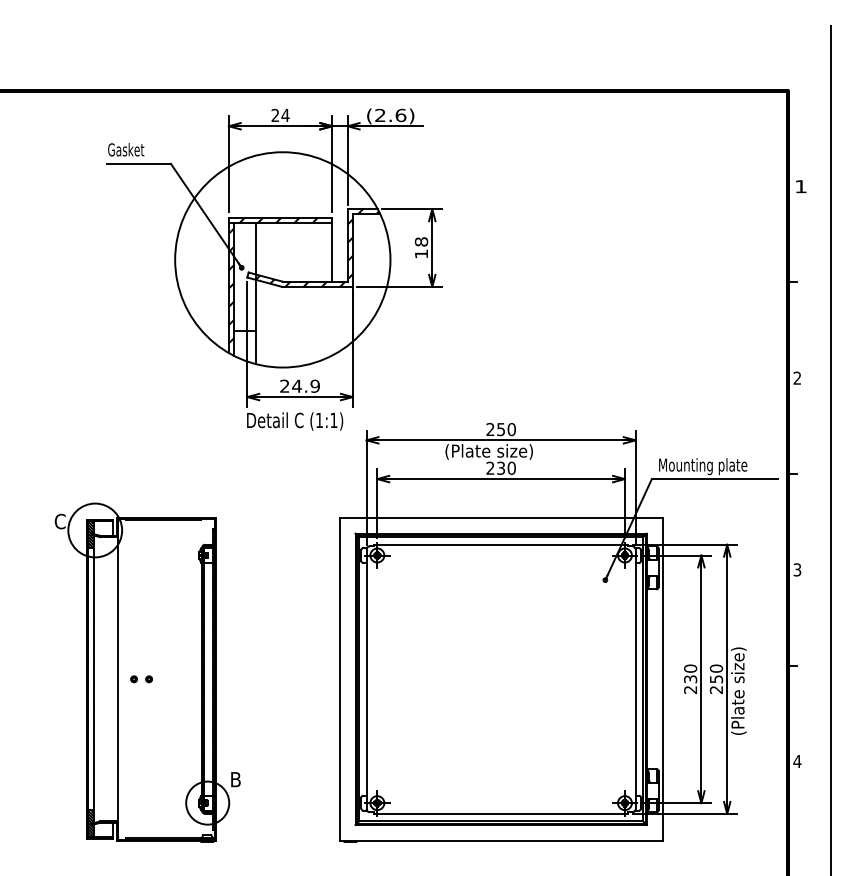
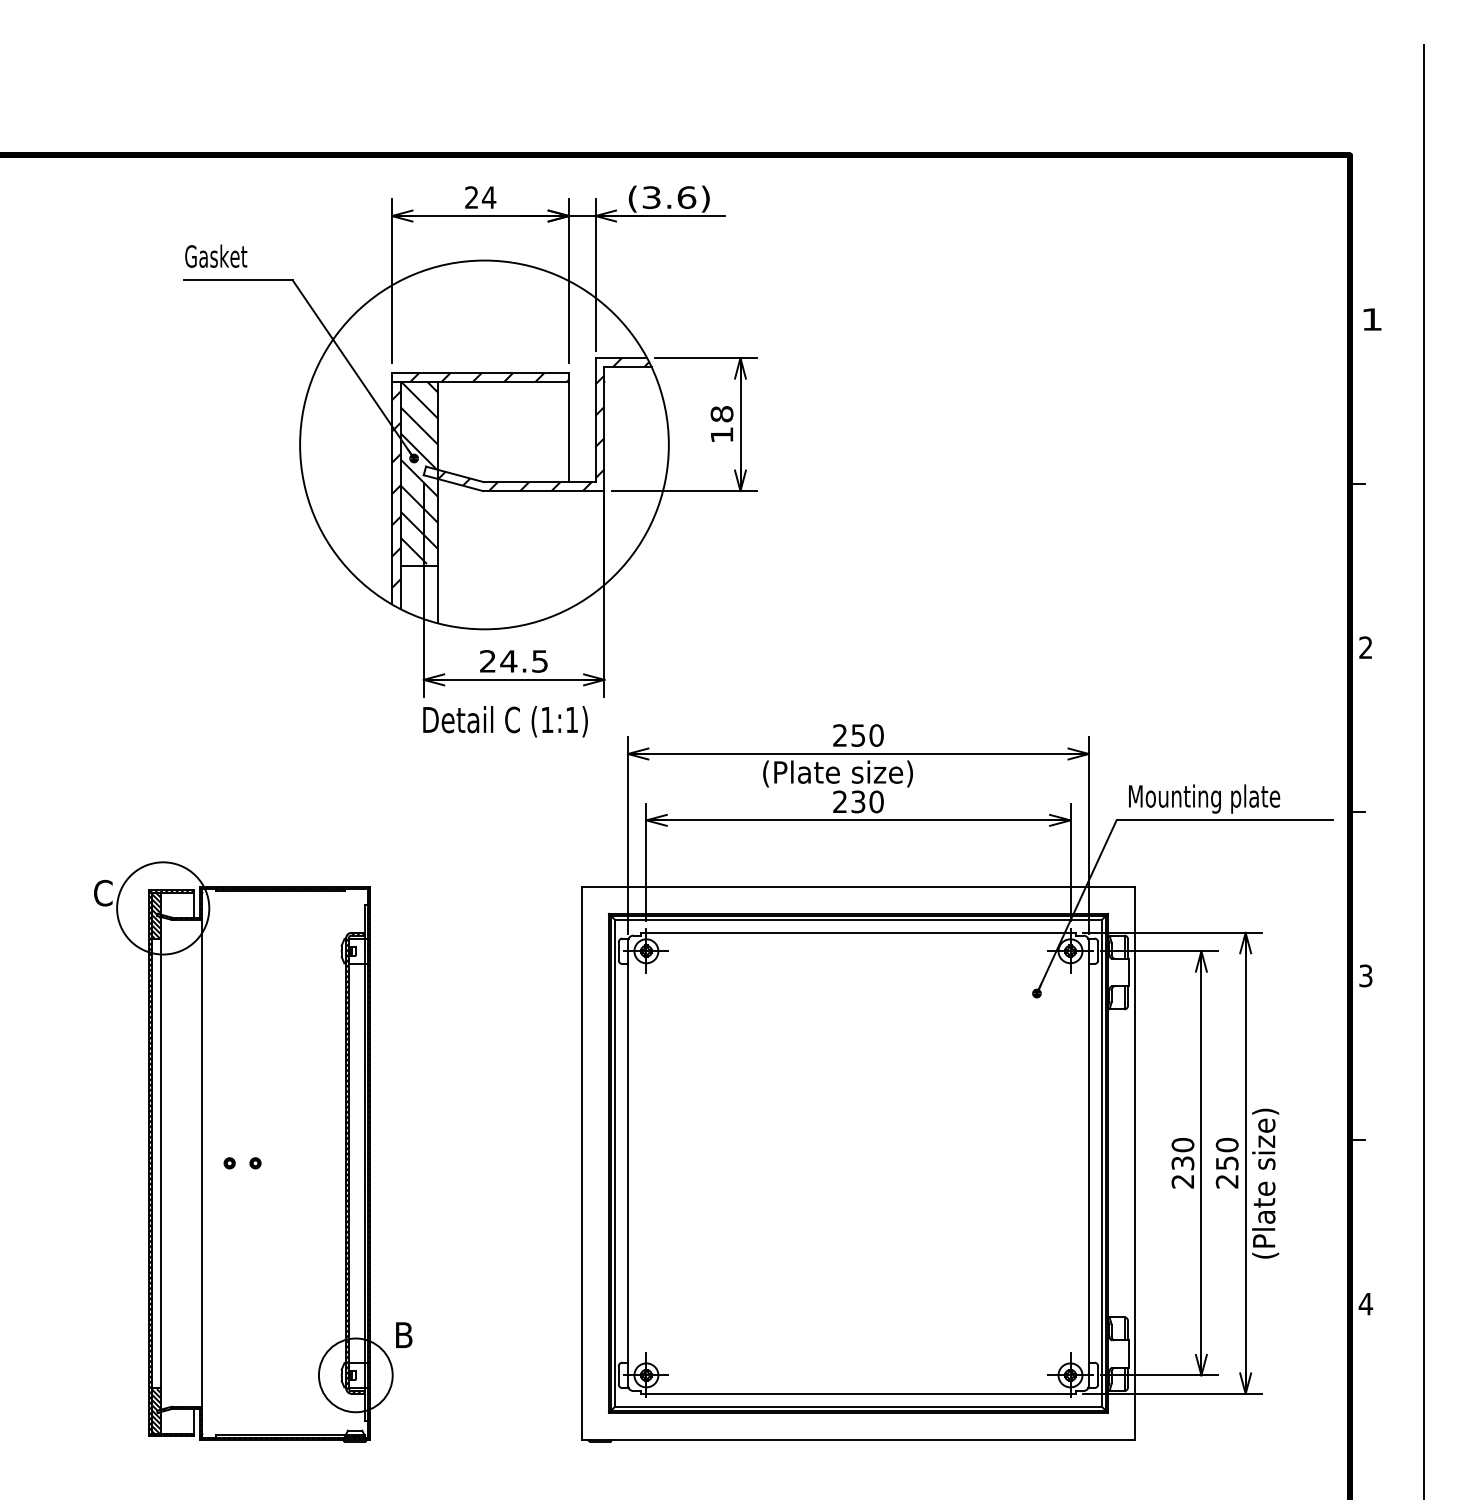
text: (380, 115) -> (651, 197), (2.6) -> (3.6)
hatch: (244, 276) -> (418, 473), added
text: (314, 385) -> (538, 660), 24.9 -> 24.5

